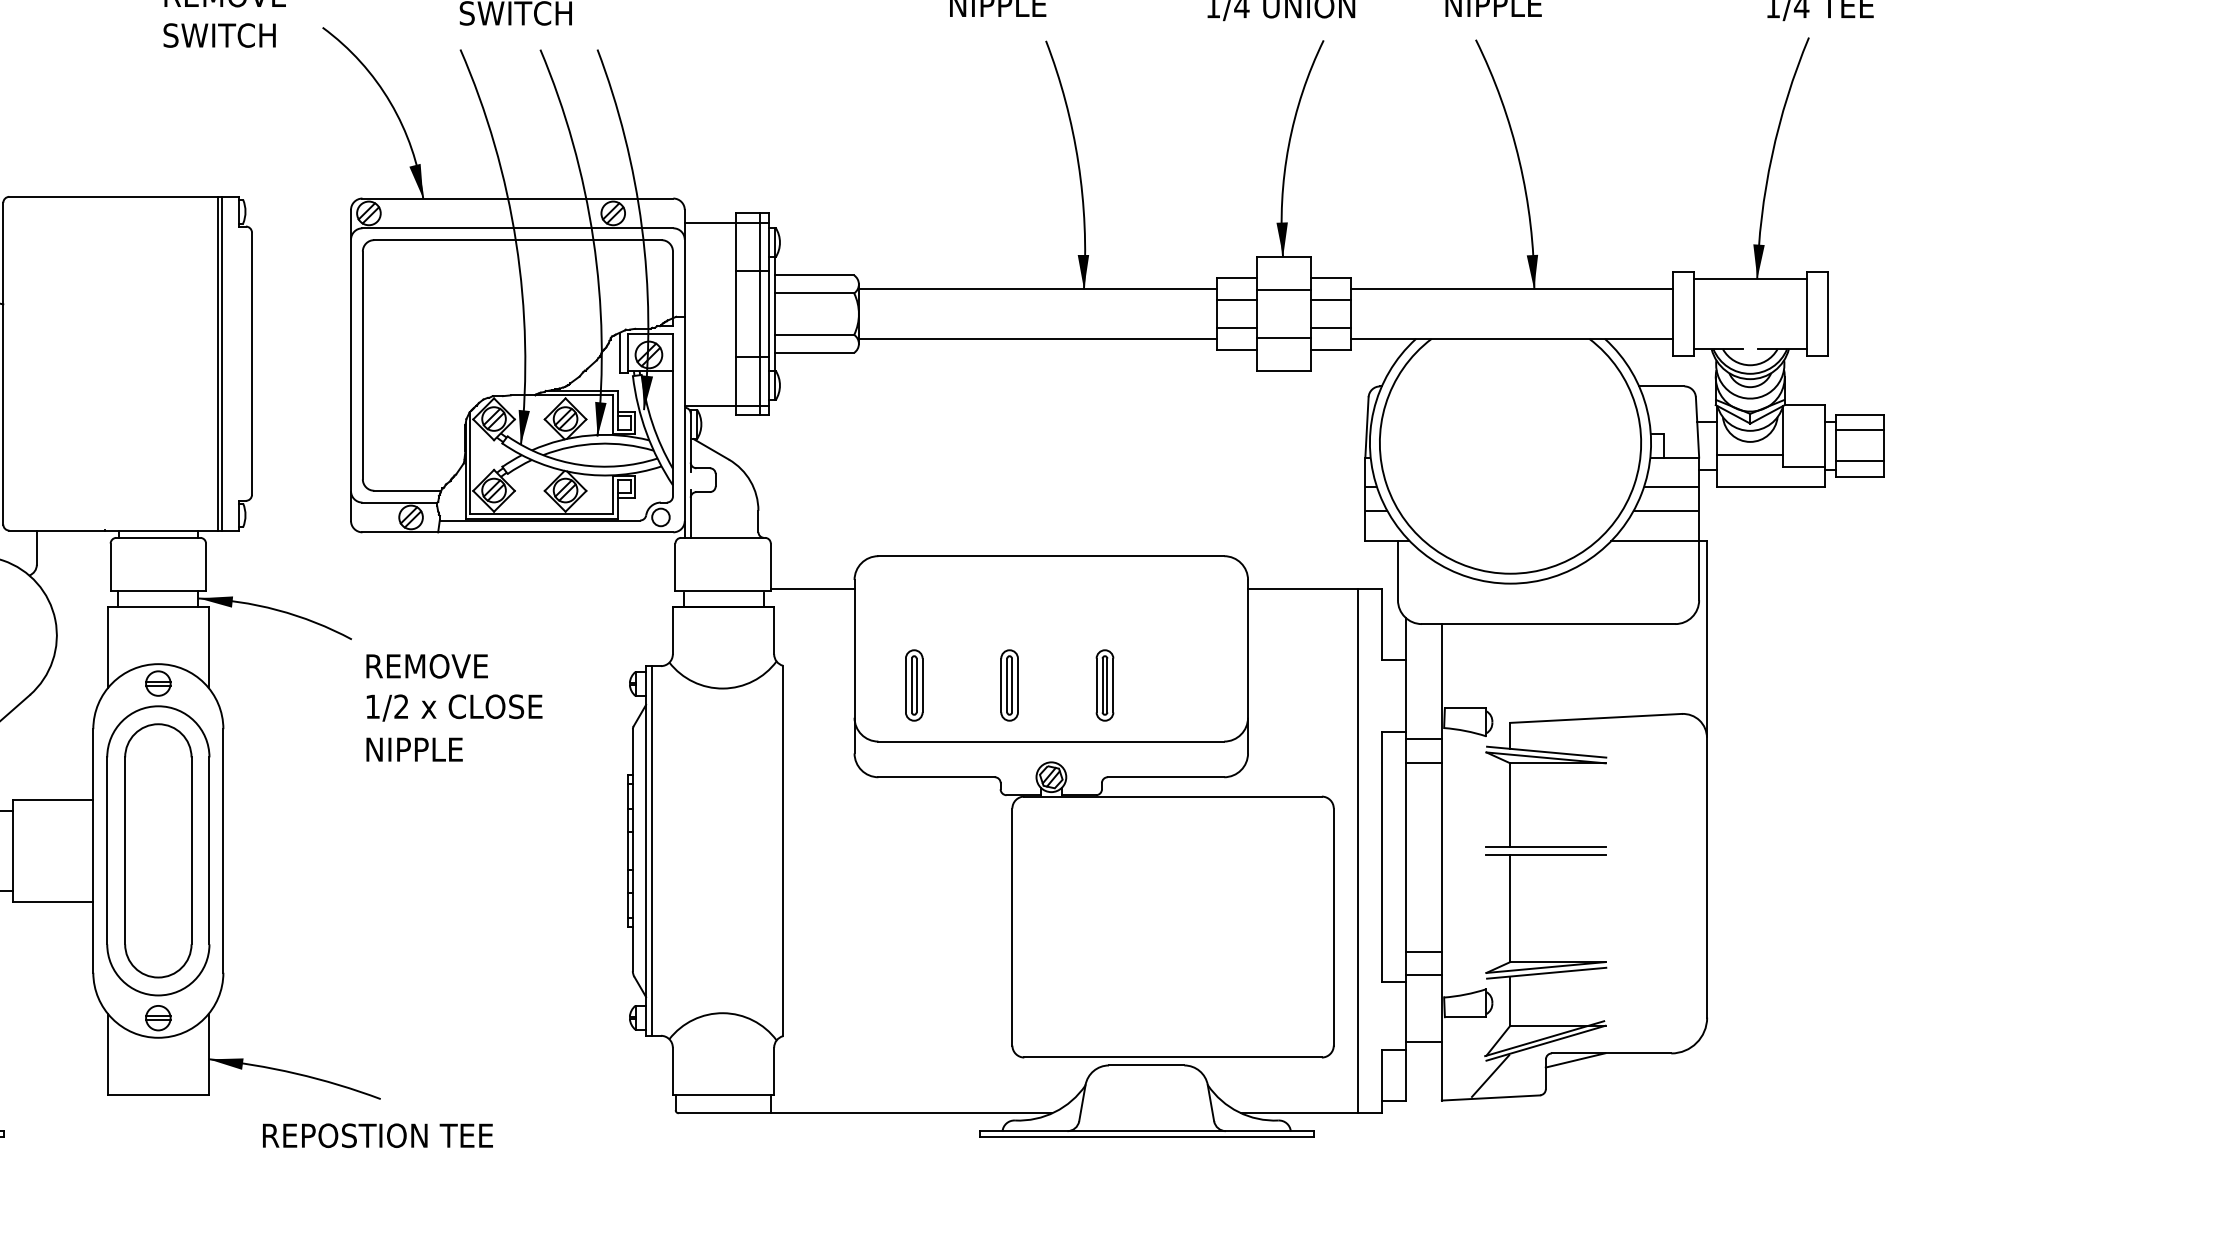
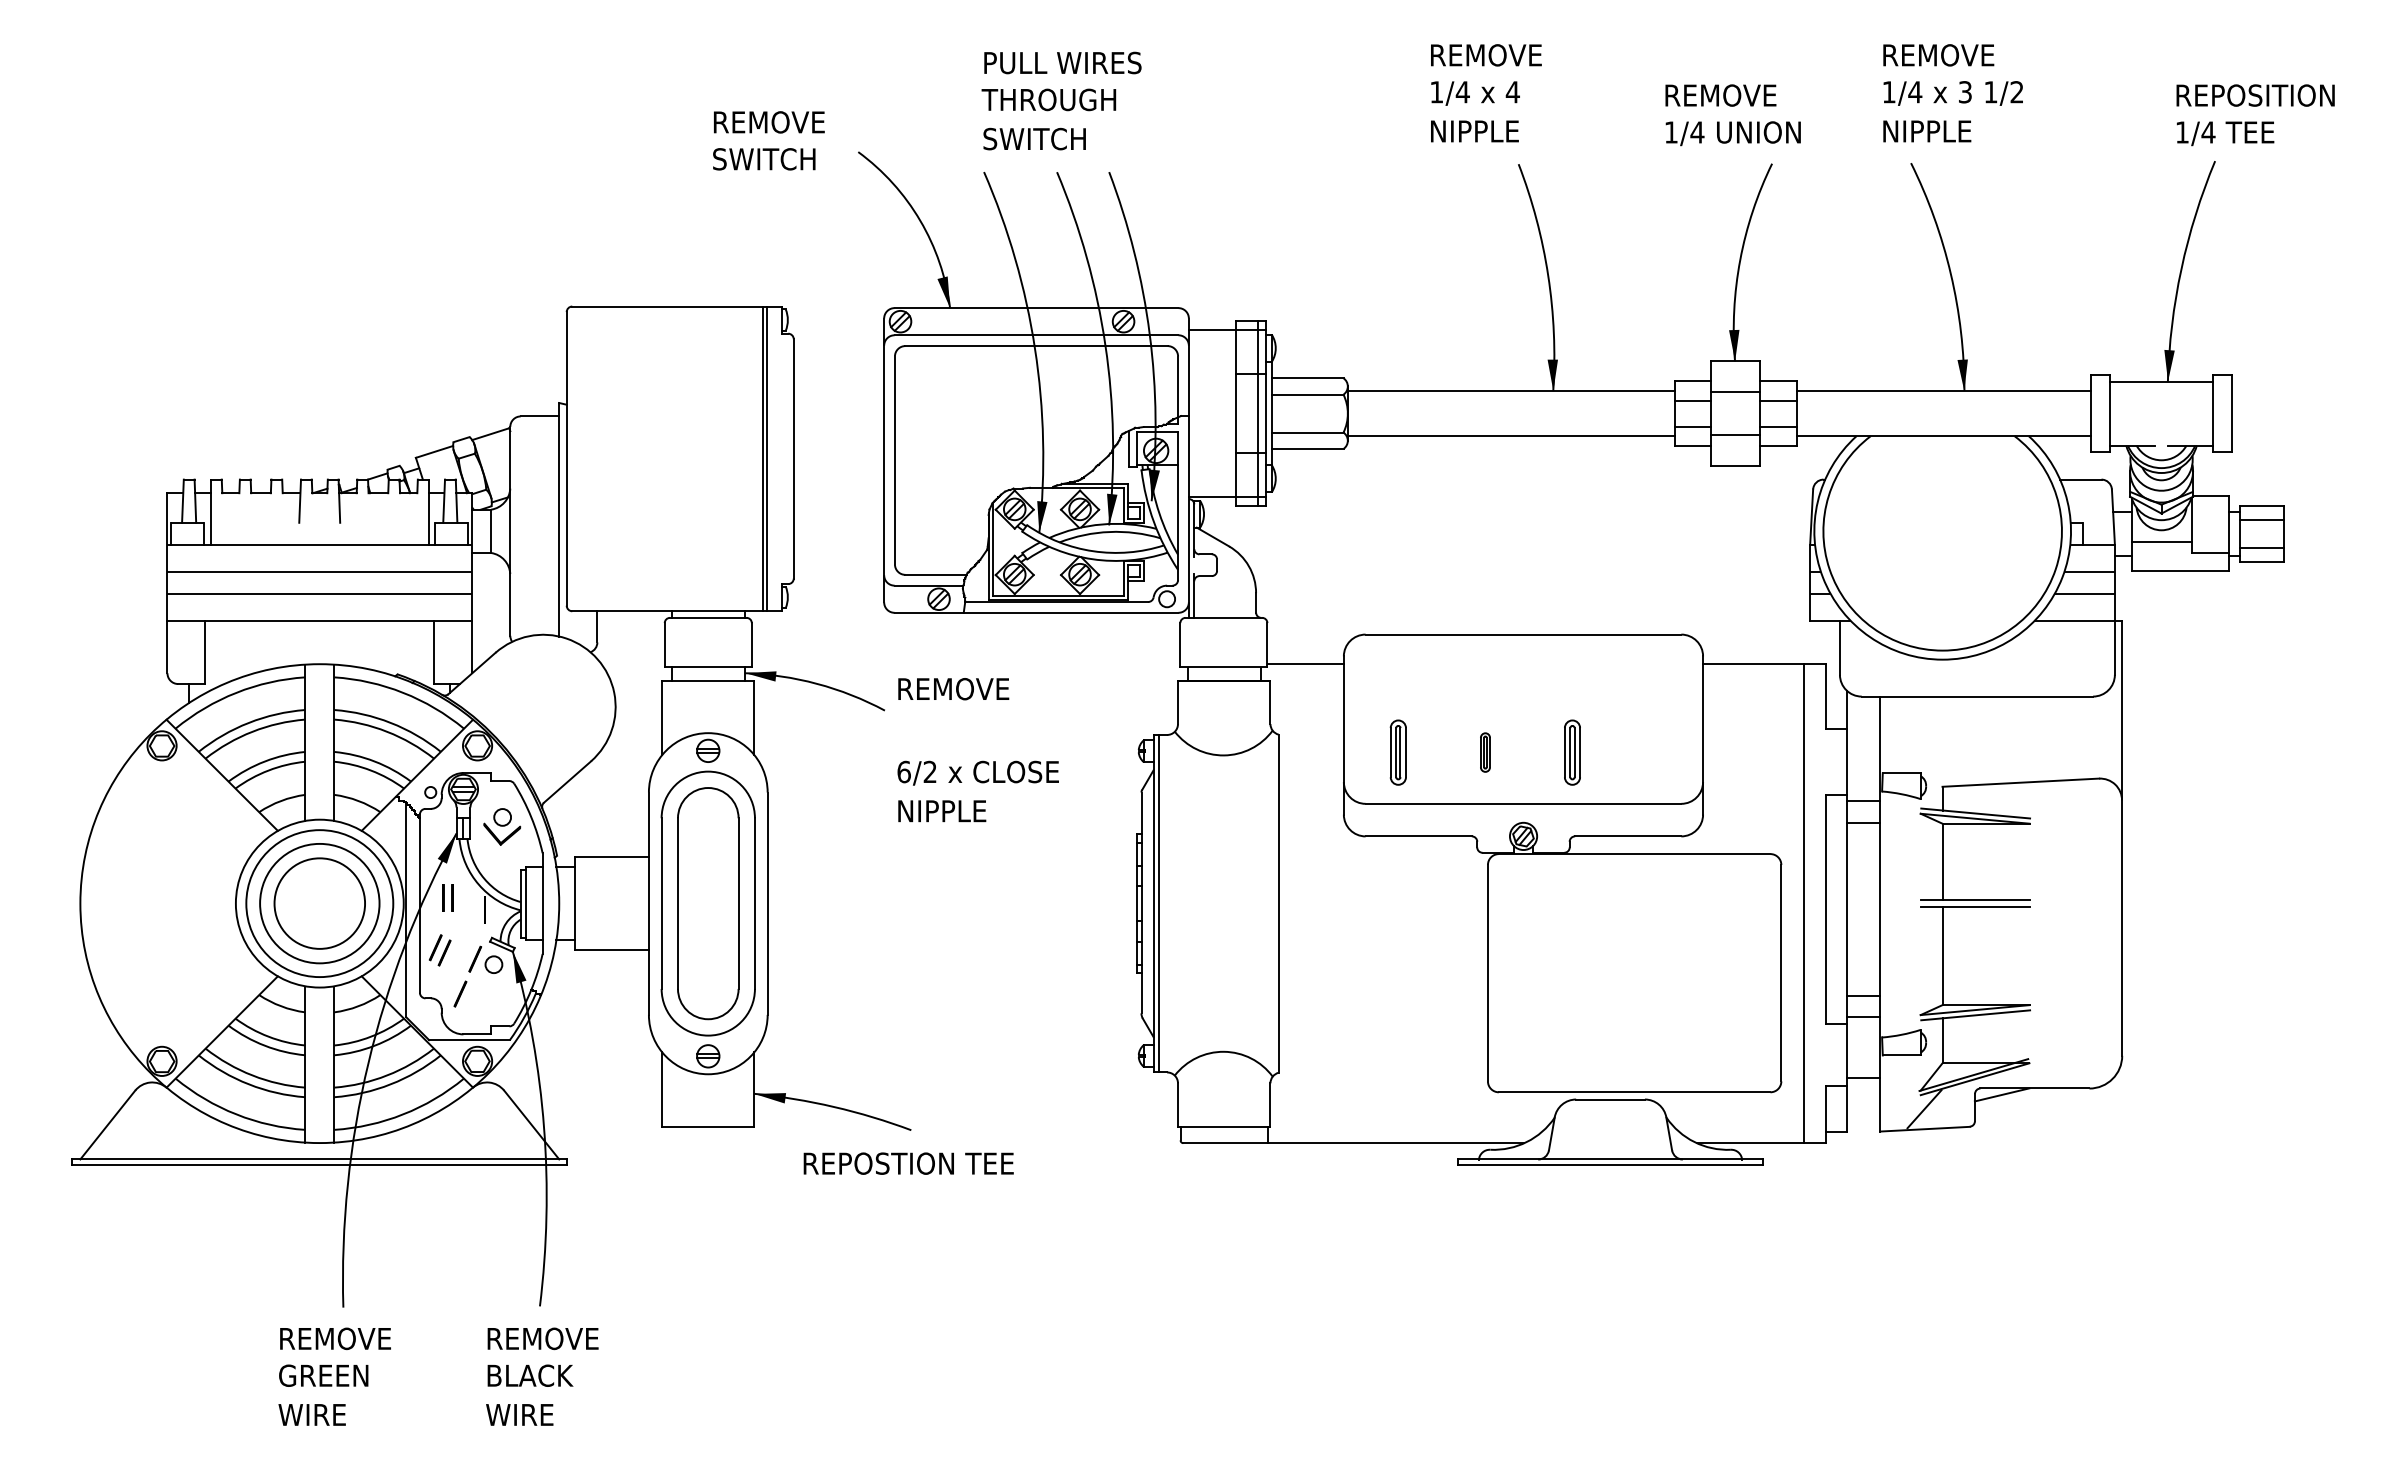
text: (426, 666) -> (953, 689), moved
part: (1009, 685) -> (1485, 752), size x0.6
text: (372, 706) -> (903, 771), 1/2 -> 6/2

